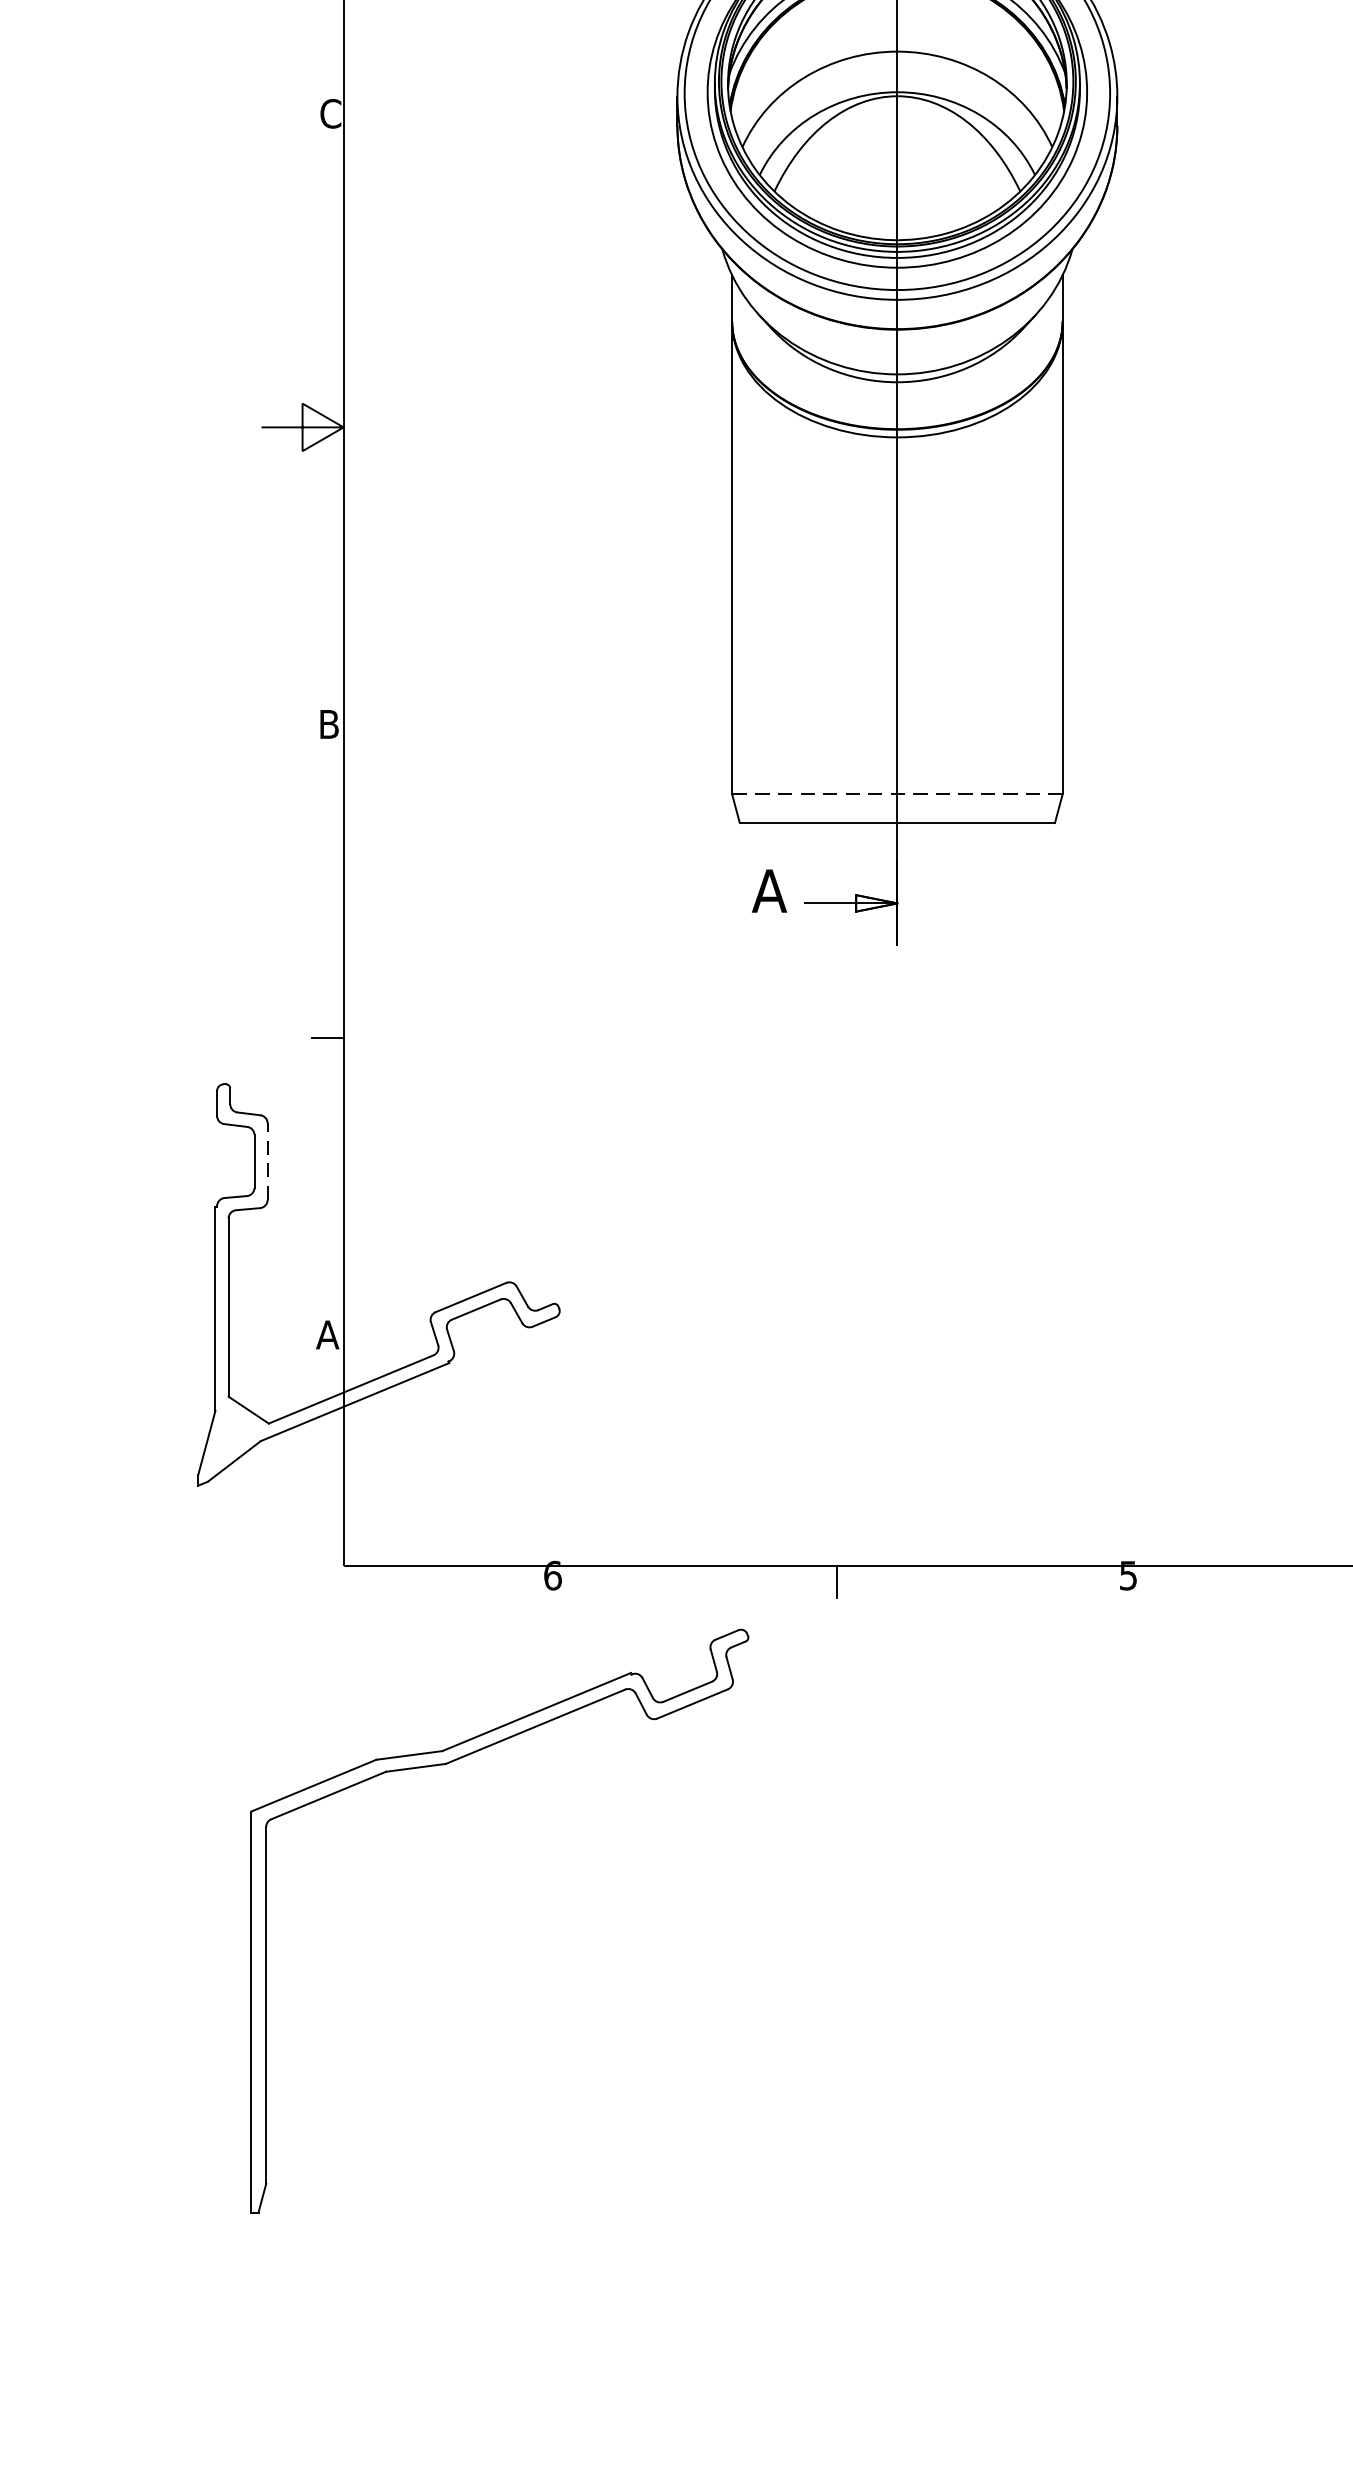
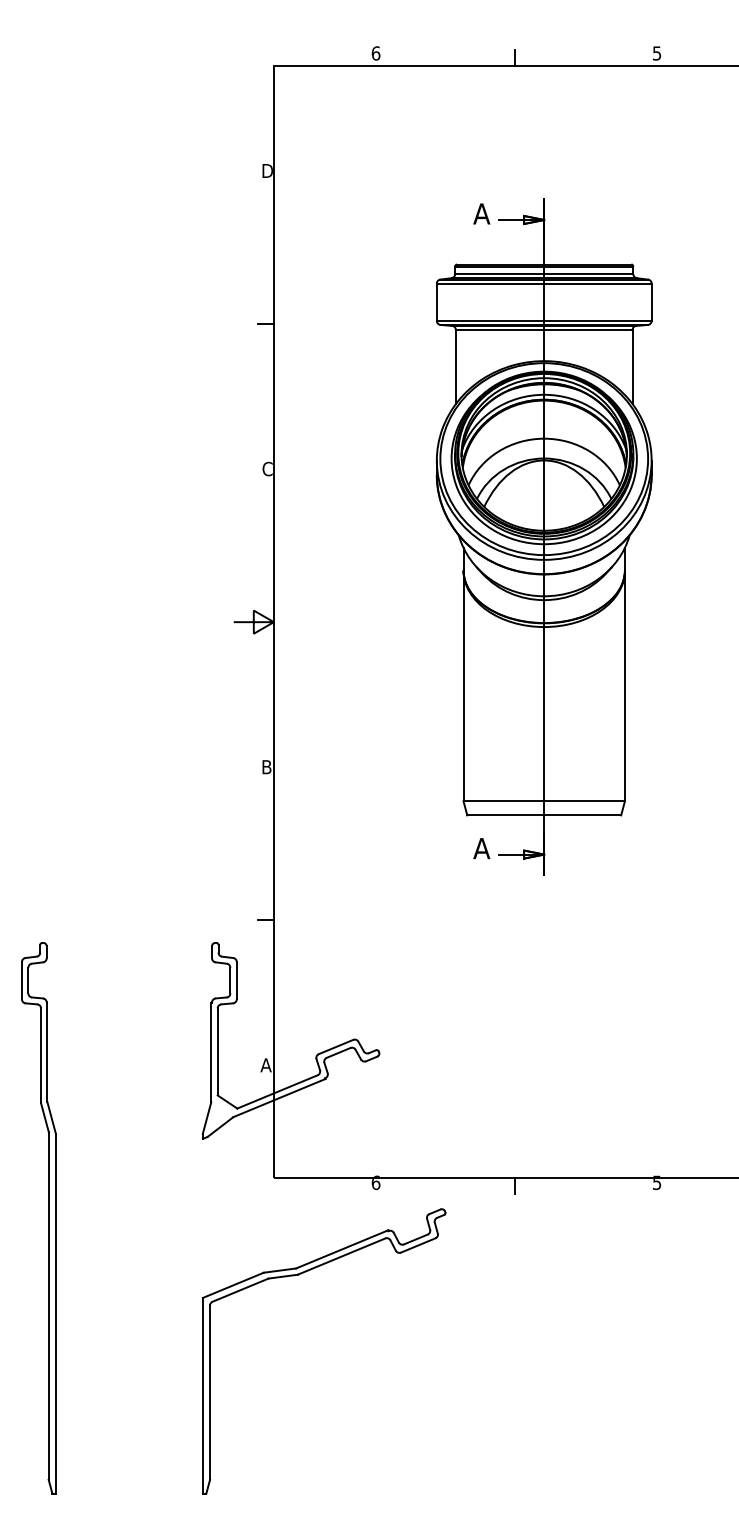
line: (897, 794) -> (544, 801), dashed -> solid
line: (267, 1161) -> (236, 980), dashed -> solid
part: (447, 1765) -> (298, 1275), moved

